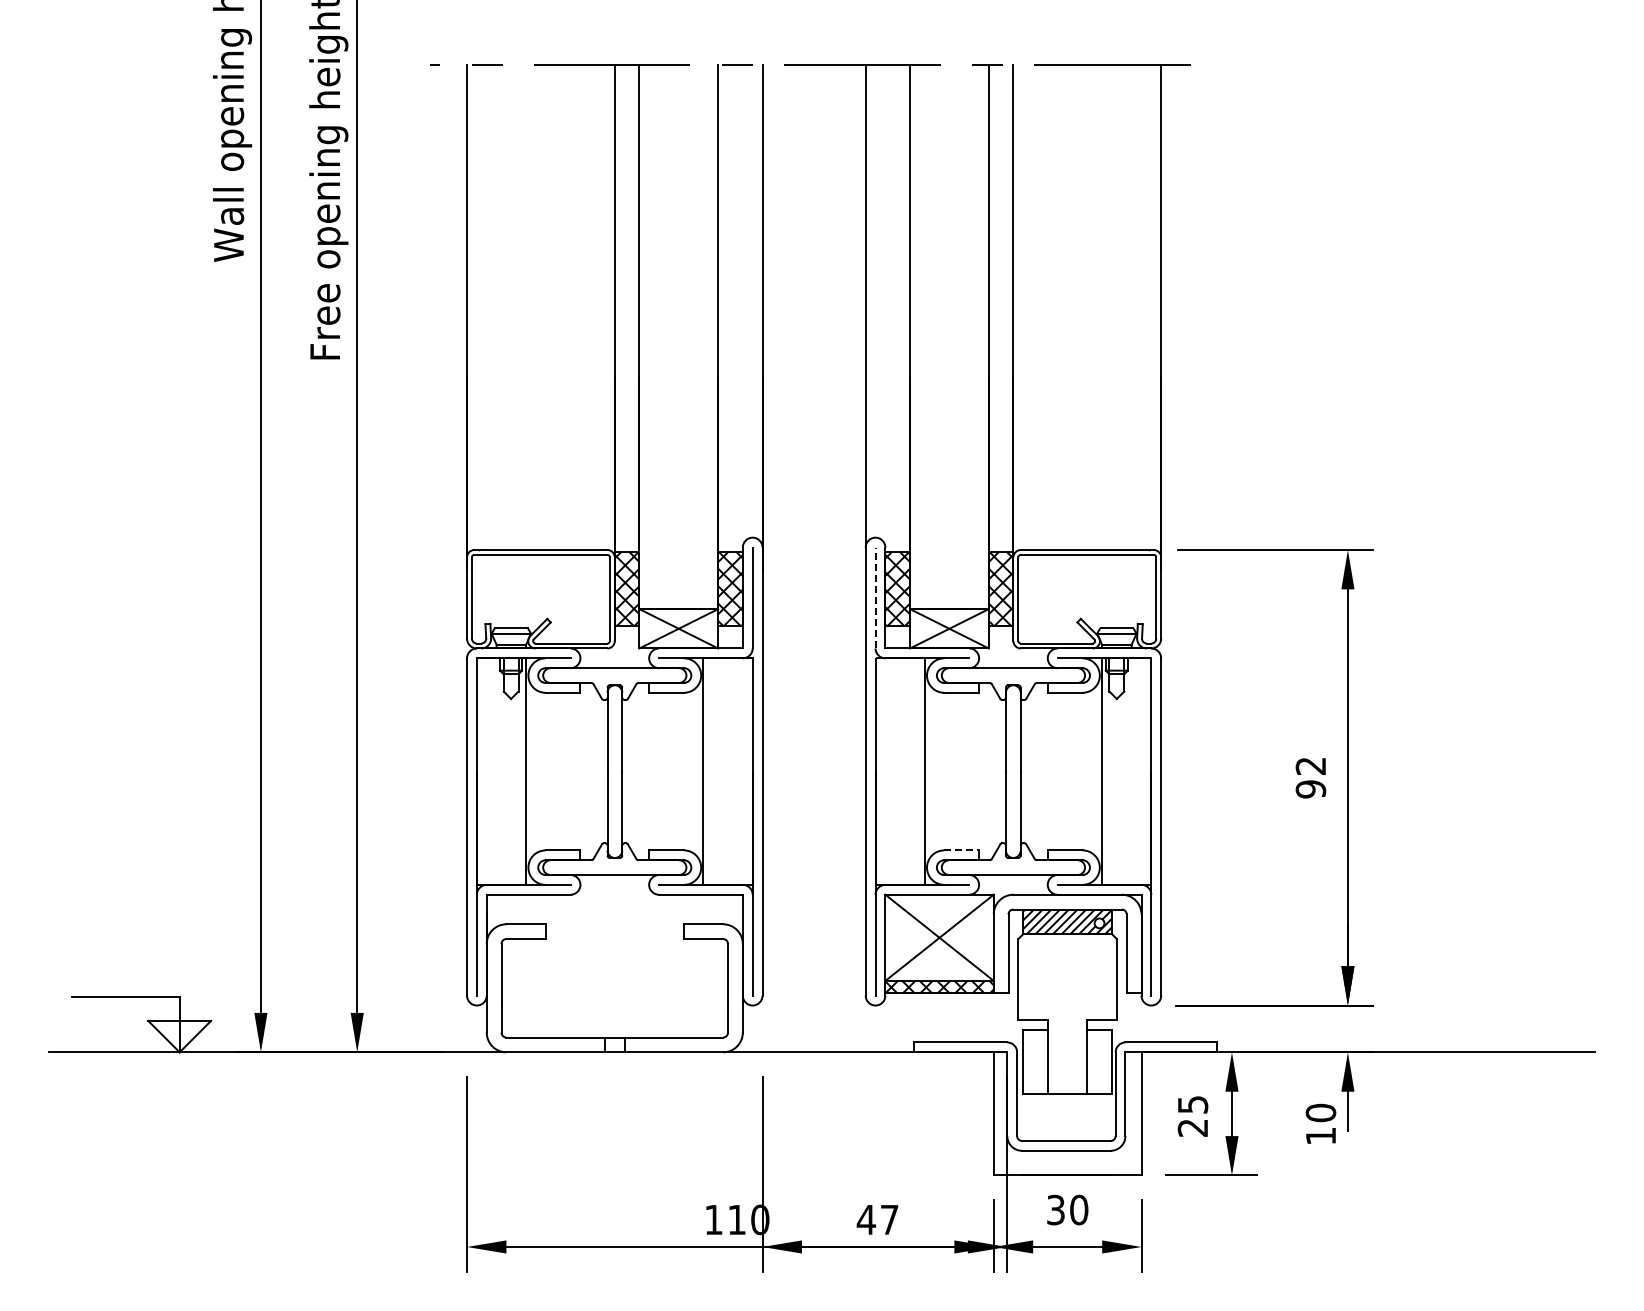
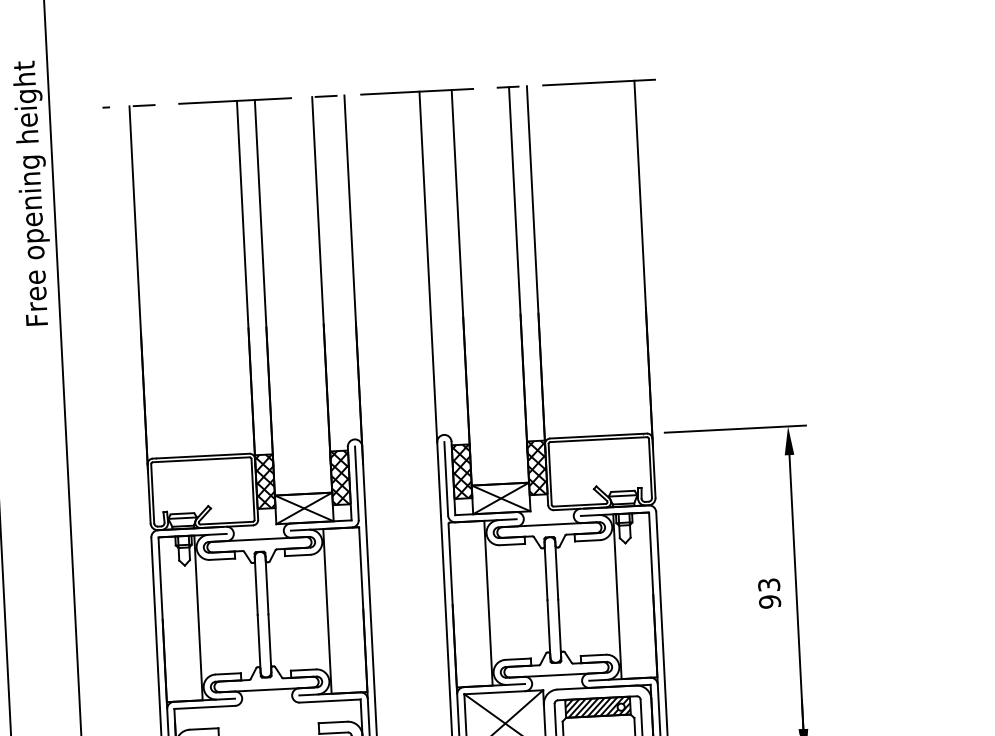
line: (875, 597) -> (446, 478), dashed -> solid
text: (1311, 765) -> (769, 584), 92 -> 93
line: (962, 850) -> (518, 659), dashed -> solid

